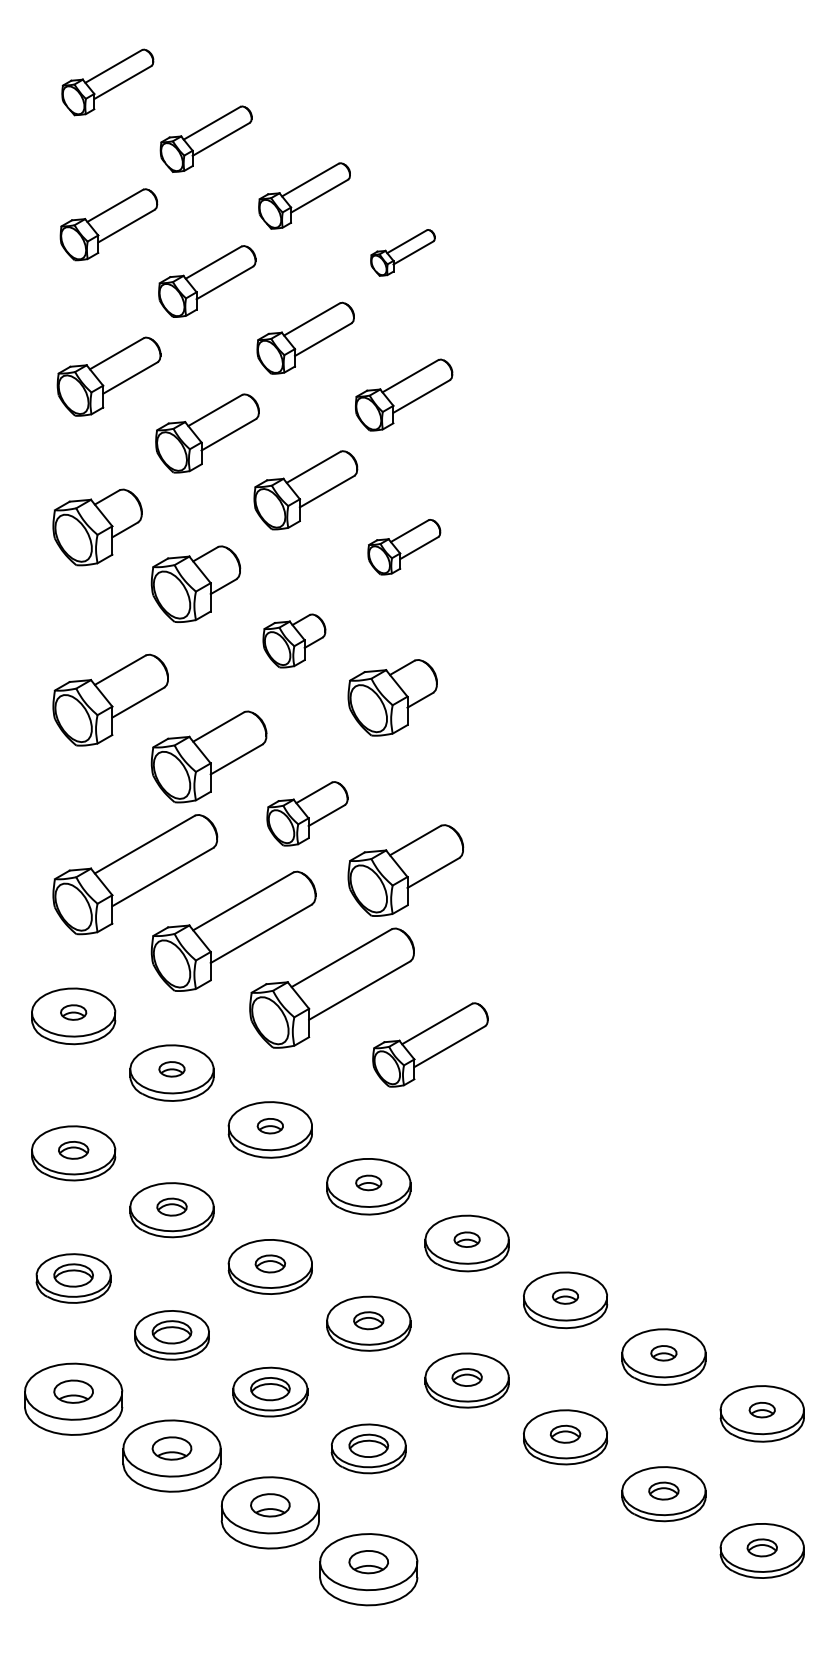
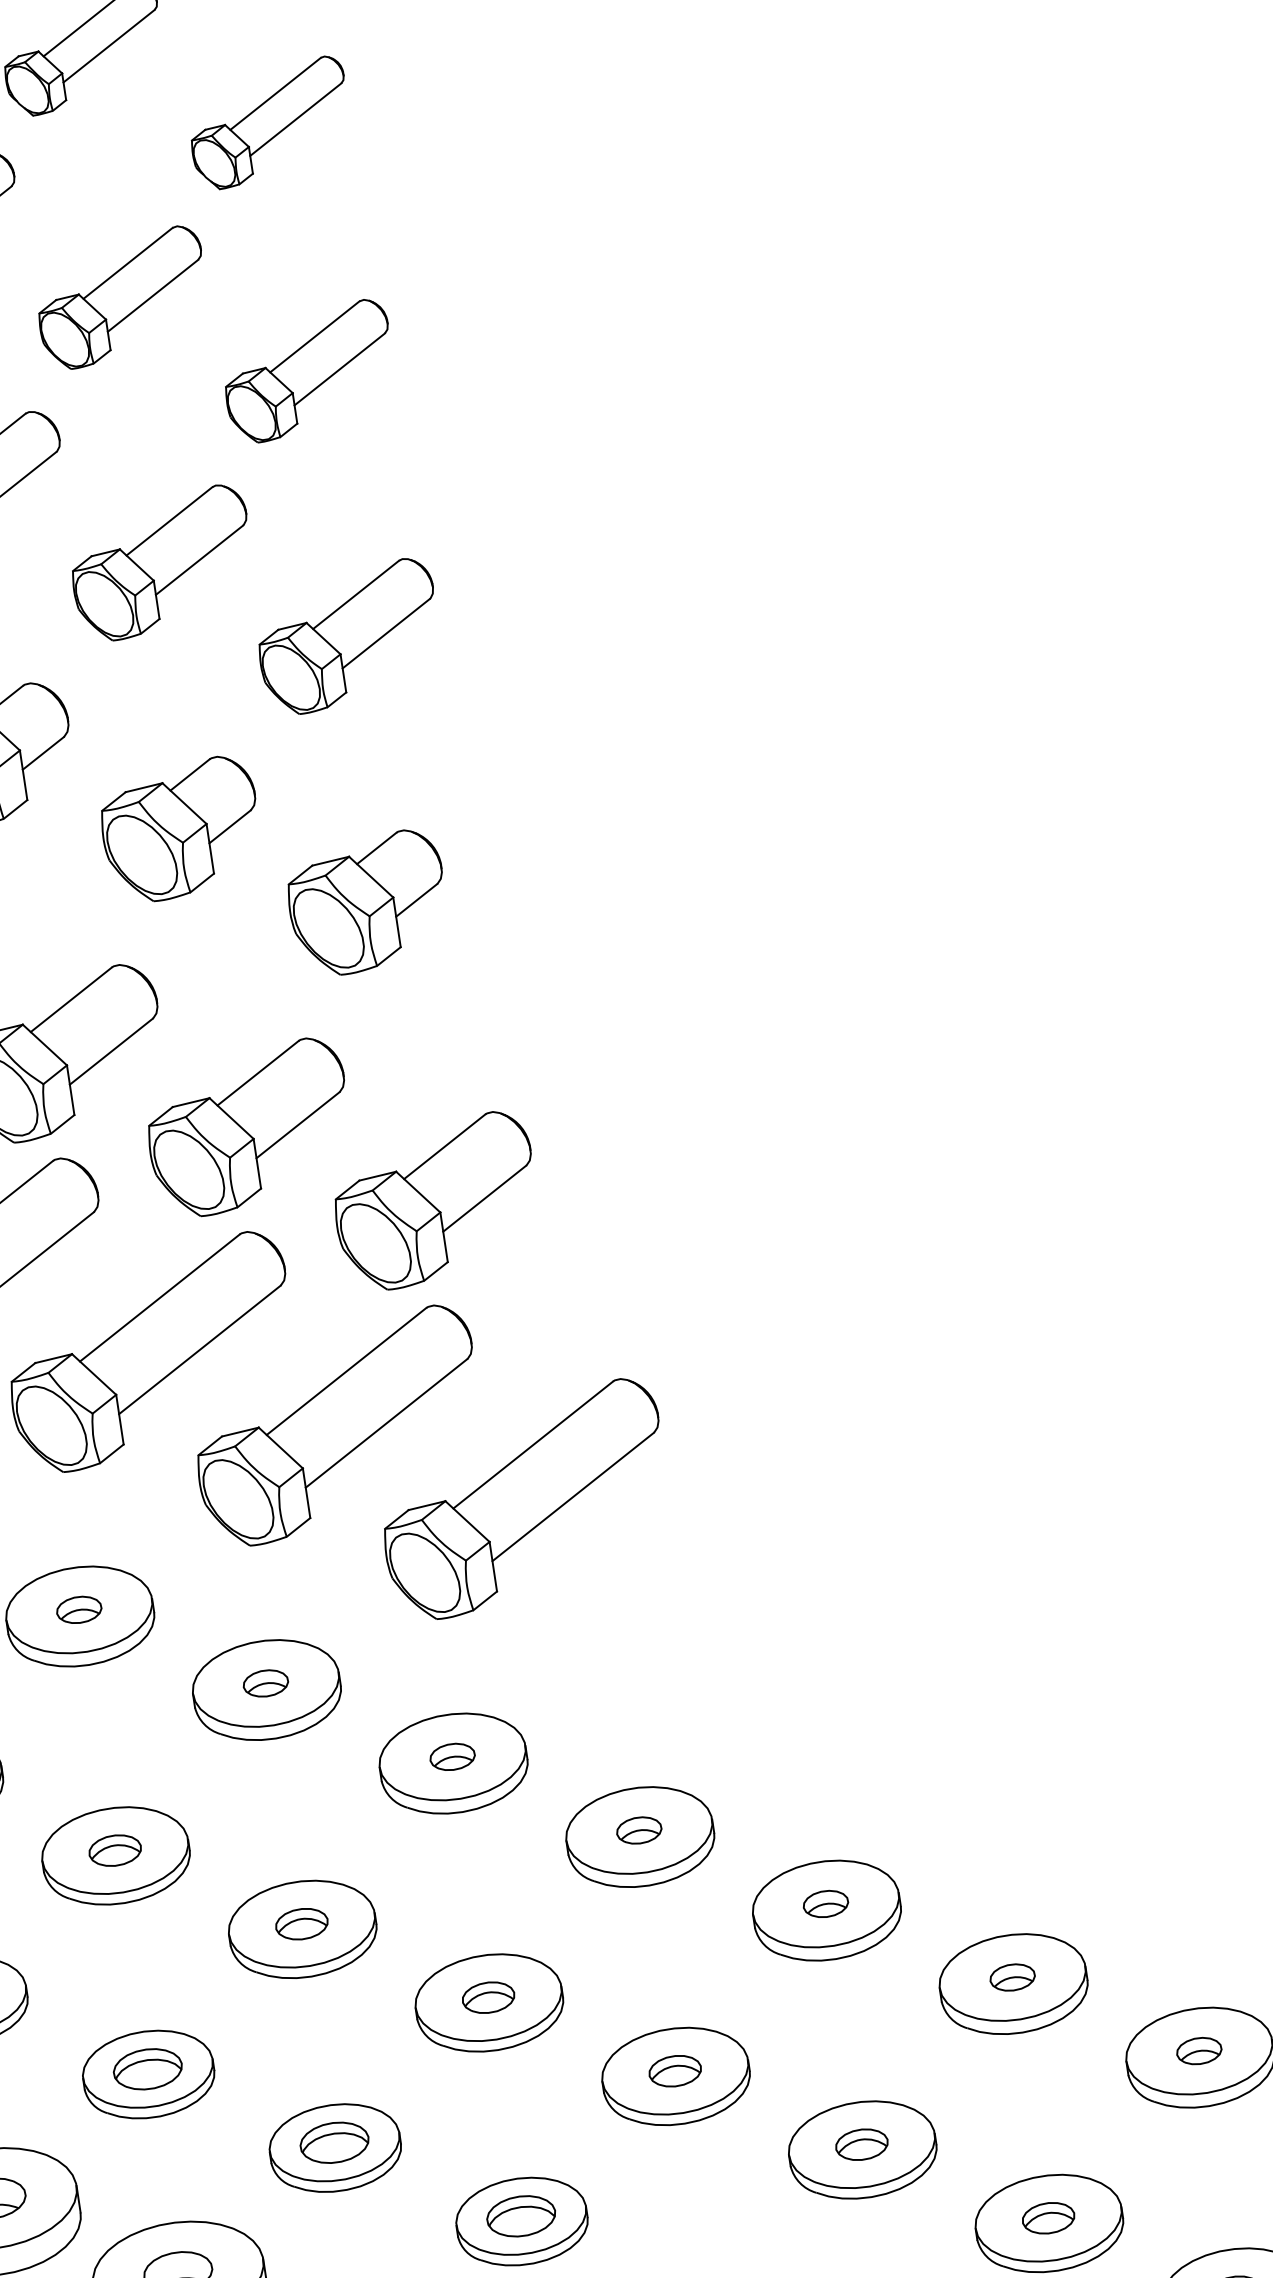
part: (402, 252) -> (268, 122), size x1.43
part: (404, 547) -> (349, 637), size x1.43
part: (294, 640) -> (181, 828), size x1.43
part: (307, 813) -> (249, 1127), size x1.43
part: (430, 1044) -> (524, 1499), size x1.43

